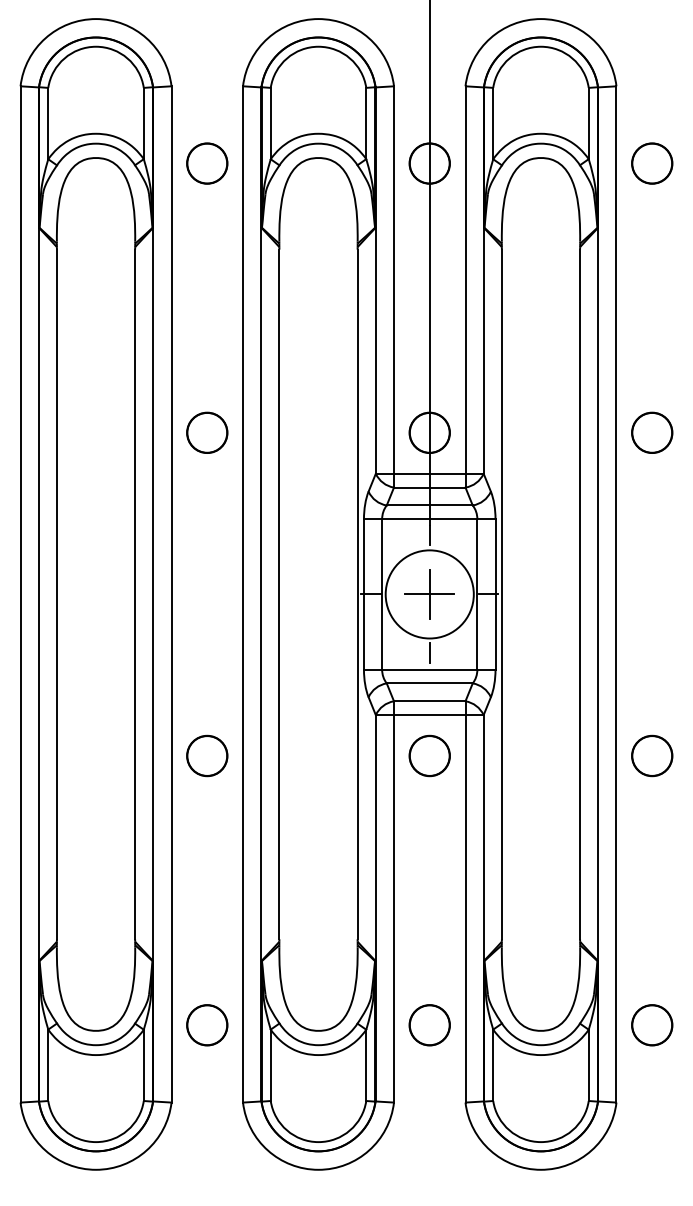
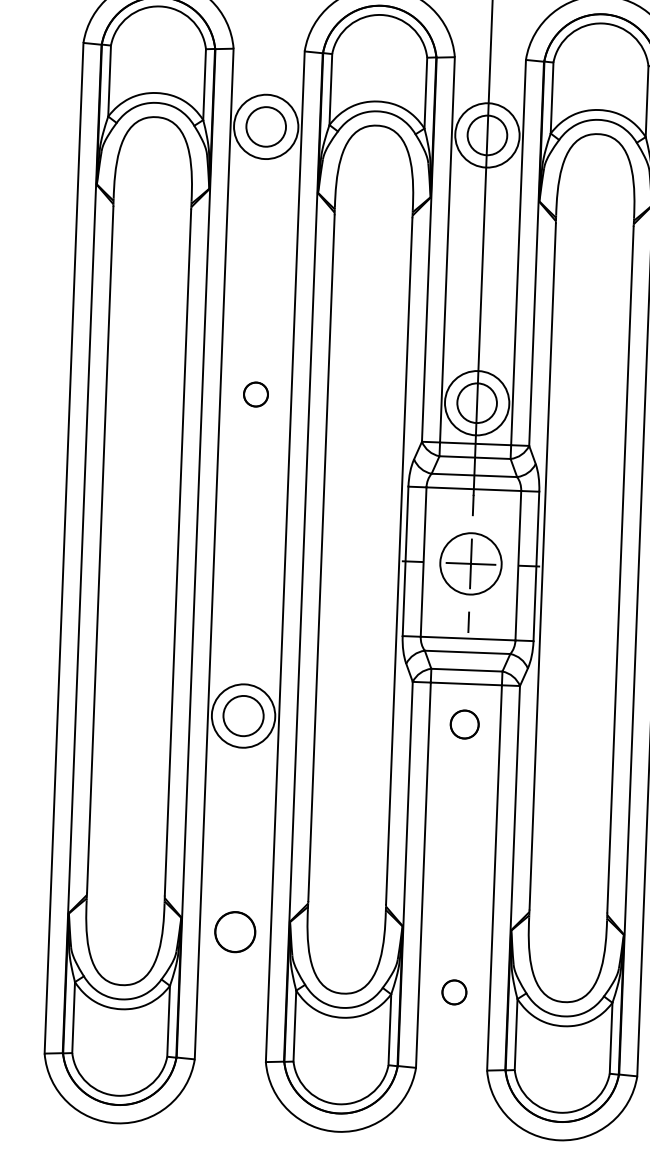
circle: (207, 163) -> (266, 126), size x1.6
circle: (429, 163) -> (487, 135), size x1.6
circle: (207, 432) -> (256, 394), size x0.6
circle: (429, 432) -> (476, 402), size x1.6
circle: (429, 594) -> (470, 563), size x0.7
circle: (207, 755) -> (243, 715), size x1.6
part: (429, 755) -> (464, 724), size x0.7
circle: (207, 1025) -> (235, 932), moved
circle: (429, 1025) -> (454, 992), size x0.6

